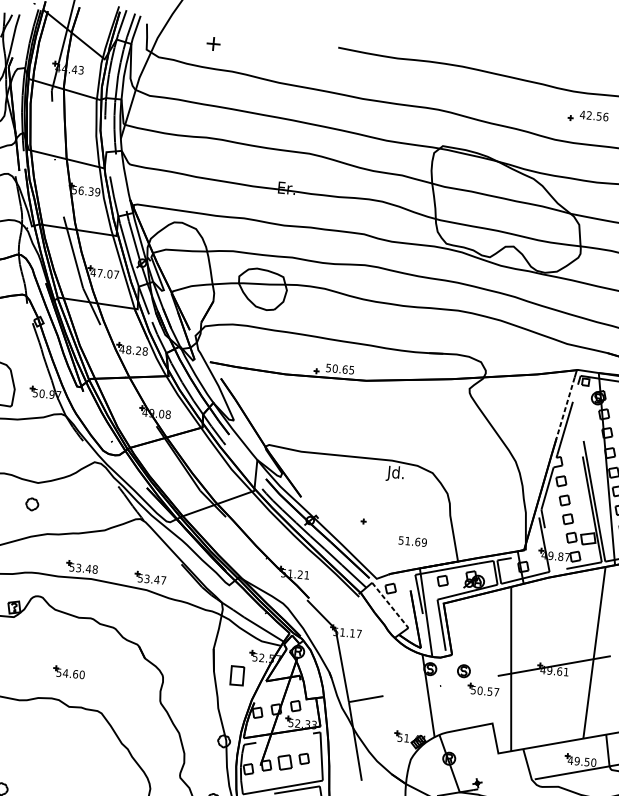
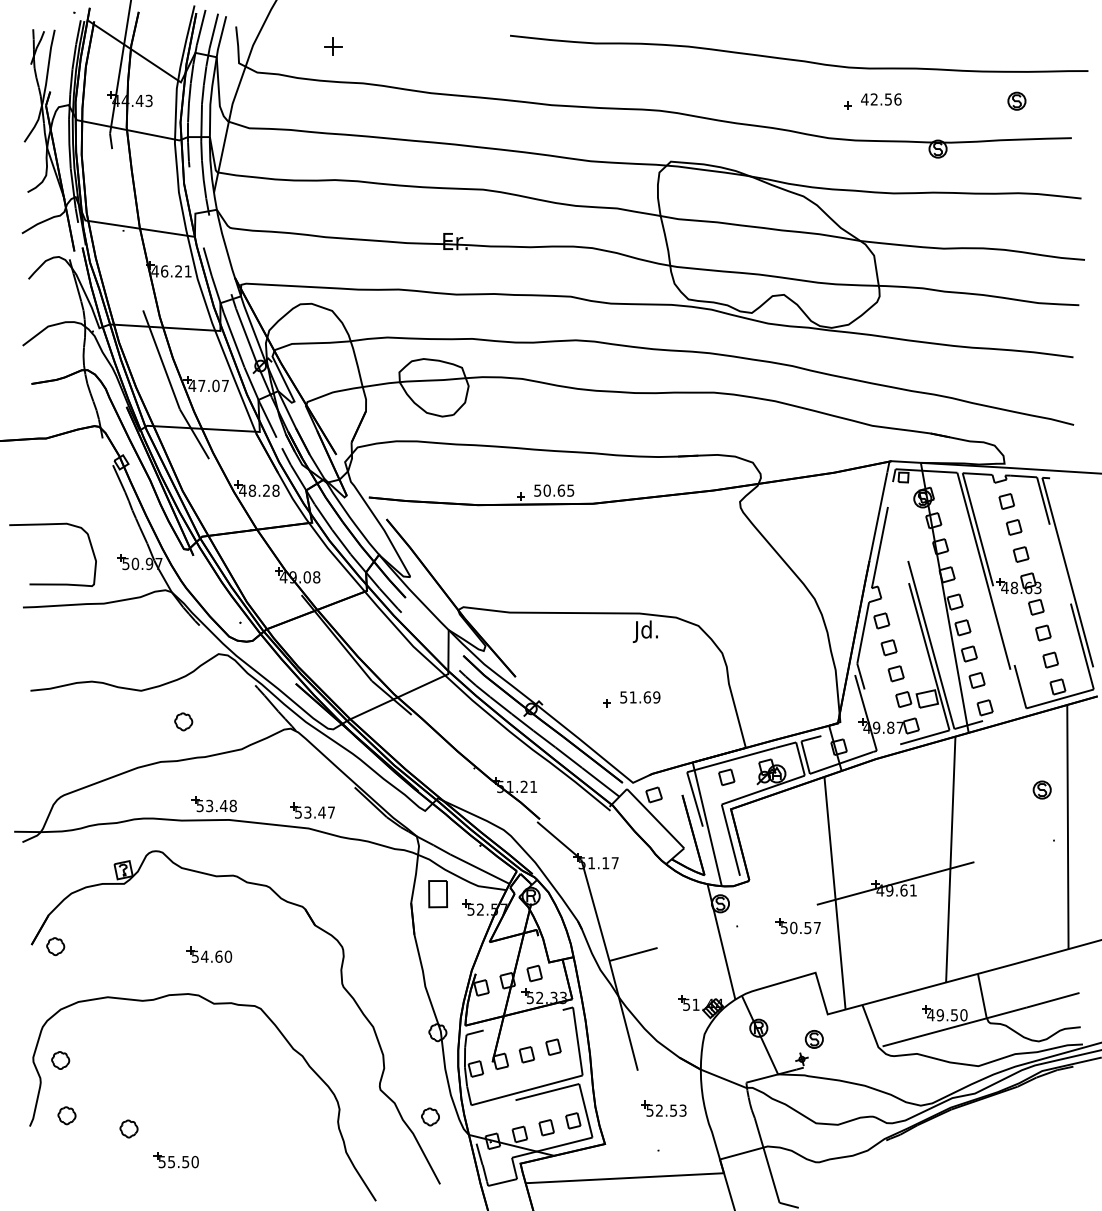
text: (86, 191) -> (171, 271), 56.39 -> 46.21
line: (565, 408) -> (878, 517), dashed -> solid
part: (32, 504) -> (183, 721), moved
text: (412, 541) -> (640, 697), moved
line: (390, 605) -> (655, 819), dashed -> solid
part: (463, 671) -> (813, 1039), moved
part: (236, 676) -> (437, 894), moved
part: (284, 762) -> (526, 1054), size x0.71

